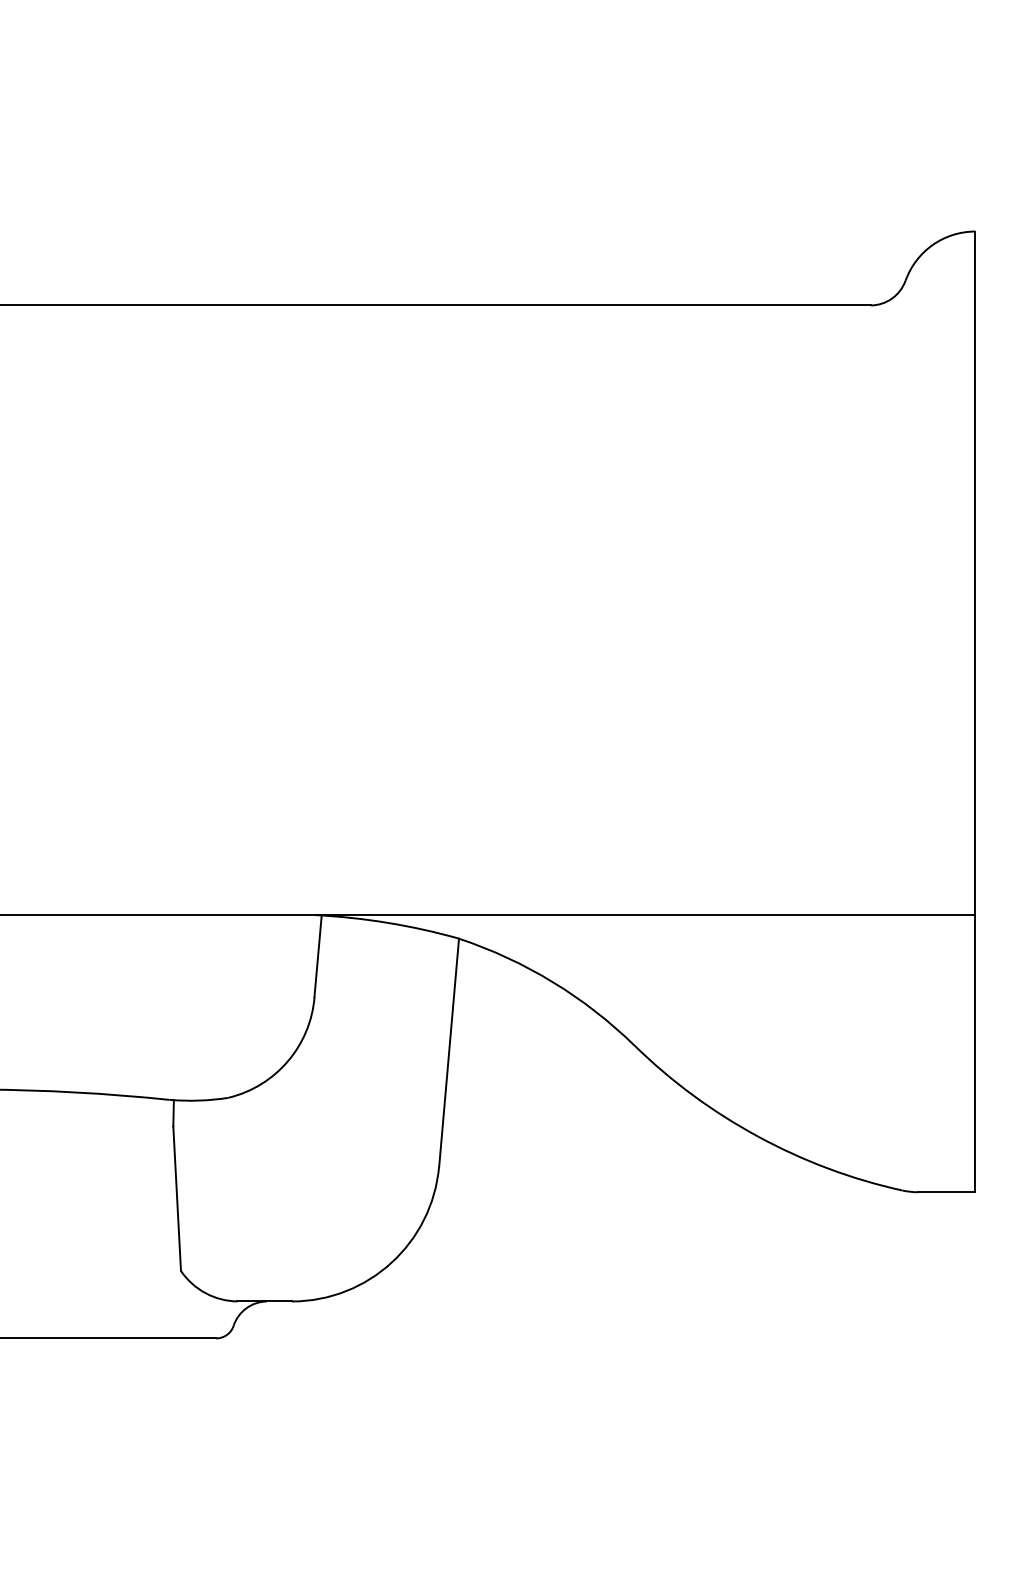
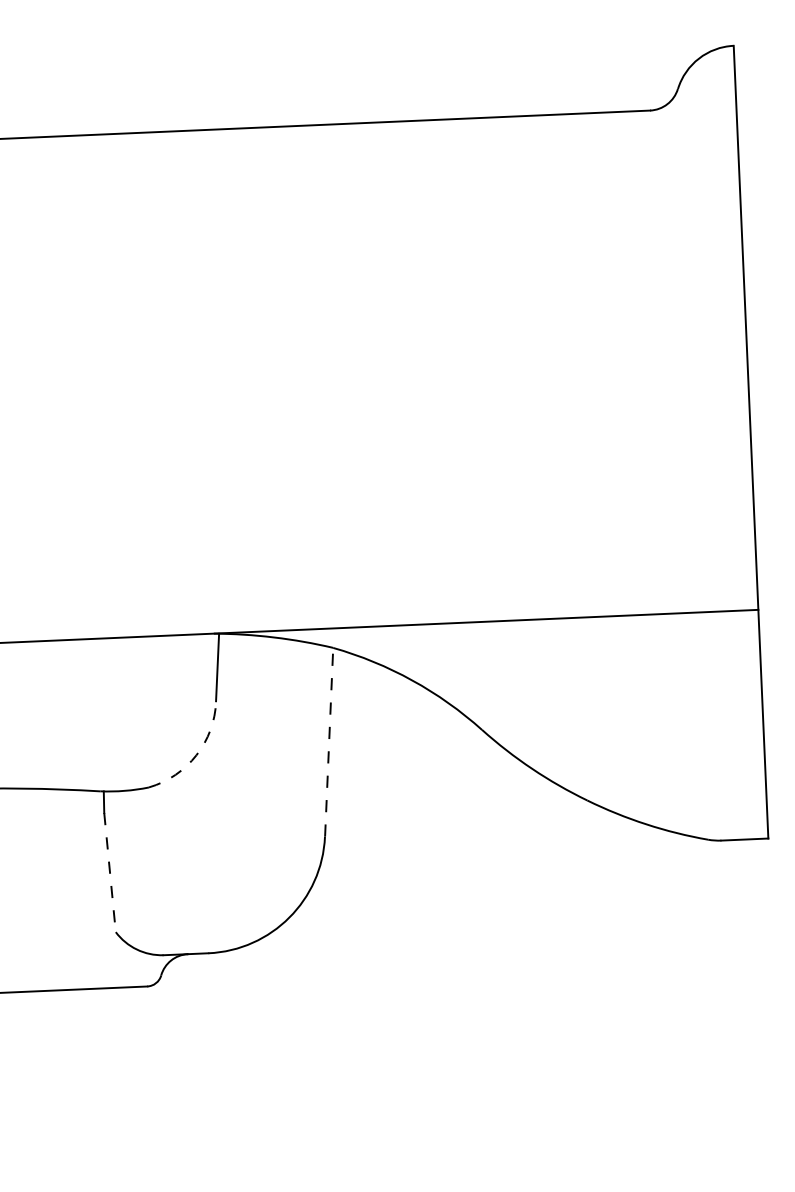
line: (449, 1052) -> (329, 742), solid -> dashed
arc: (287, 1061) -> (196, 755), solid -> dashed
line: (177, 1199) -> (110, 873), solid -> dashed

